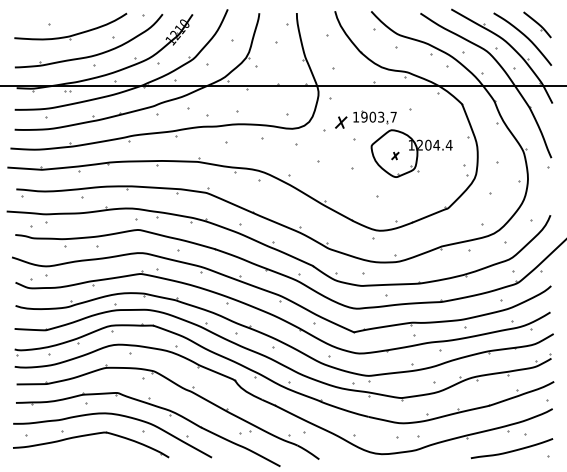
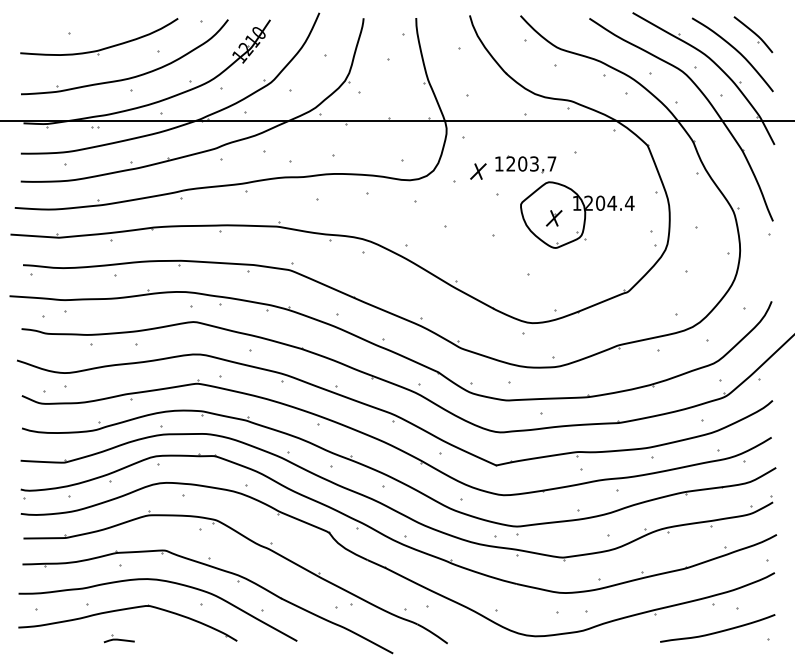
text: (364, 116) -> (510, 163), 1903.7 -> 1203.7
part: (395, 156) -> (554, 218), size x1.67
part: (84, 455) -> (118, 638), added

